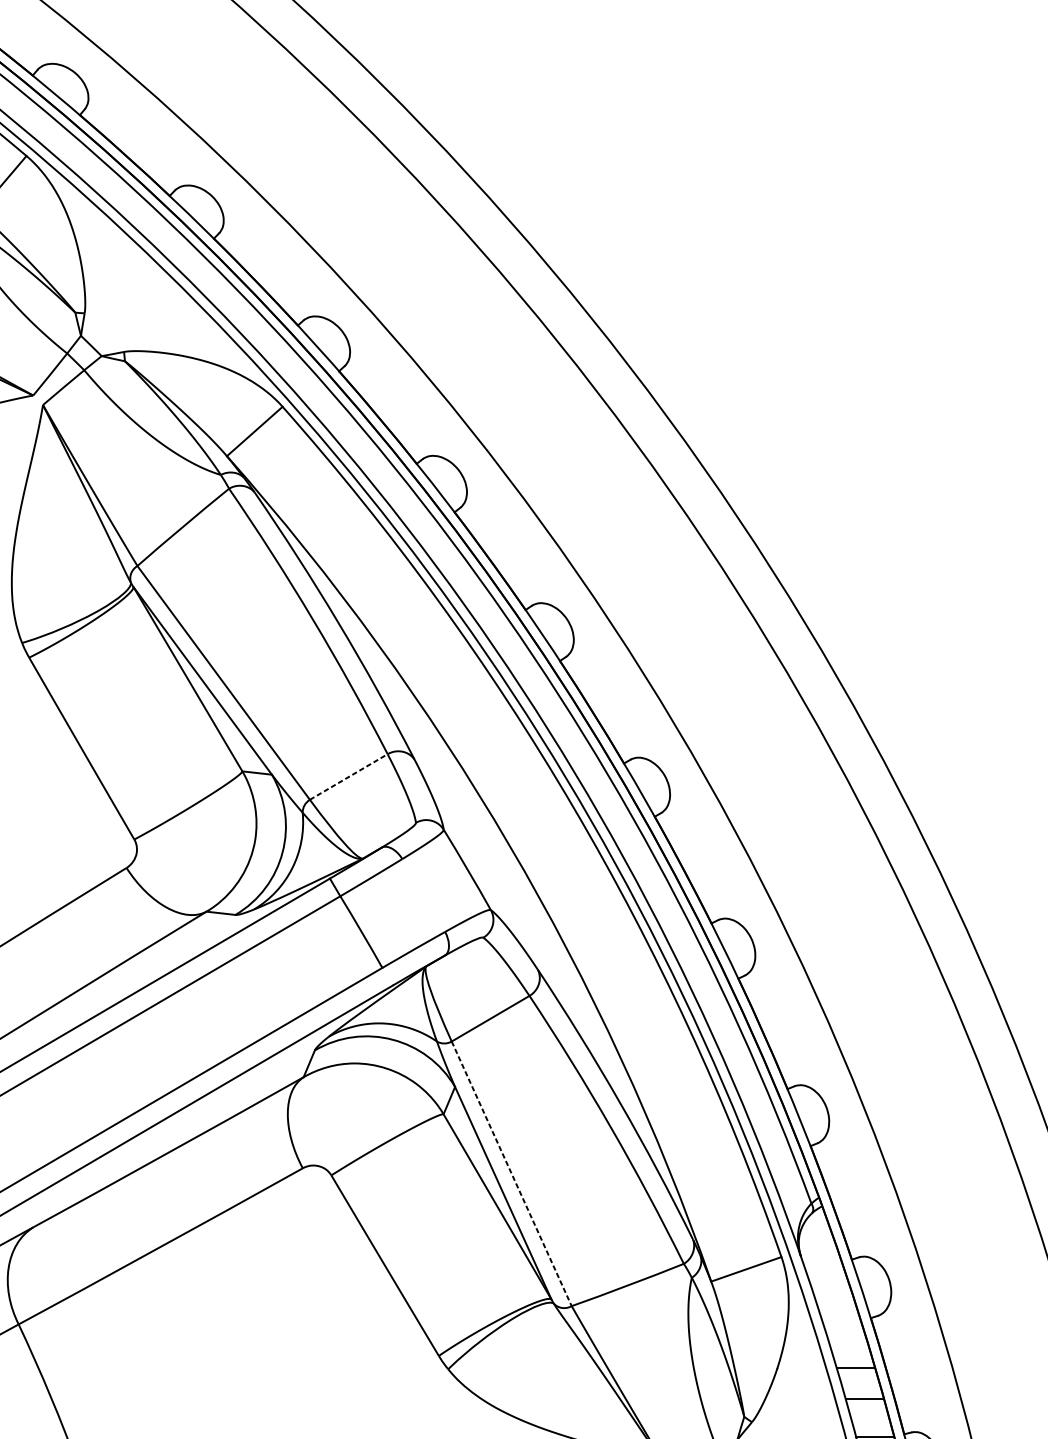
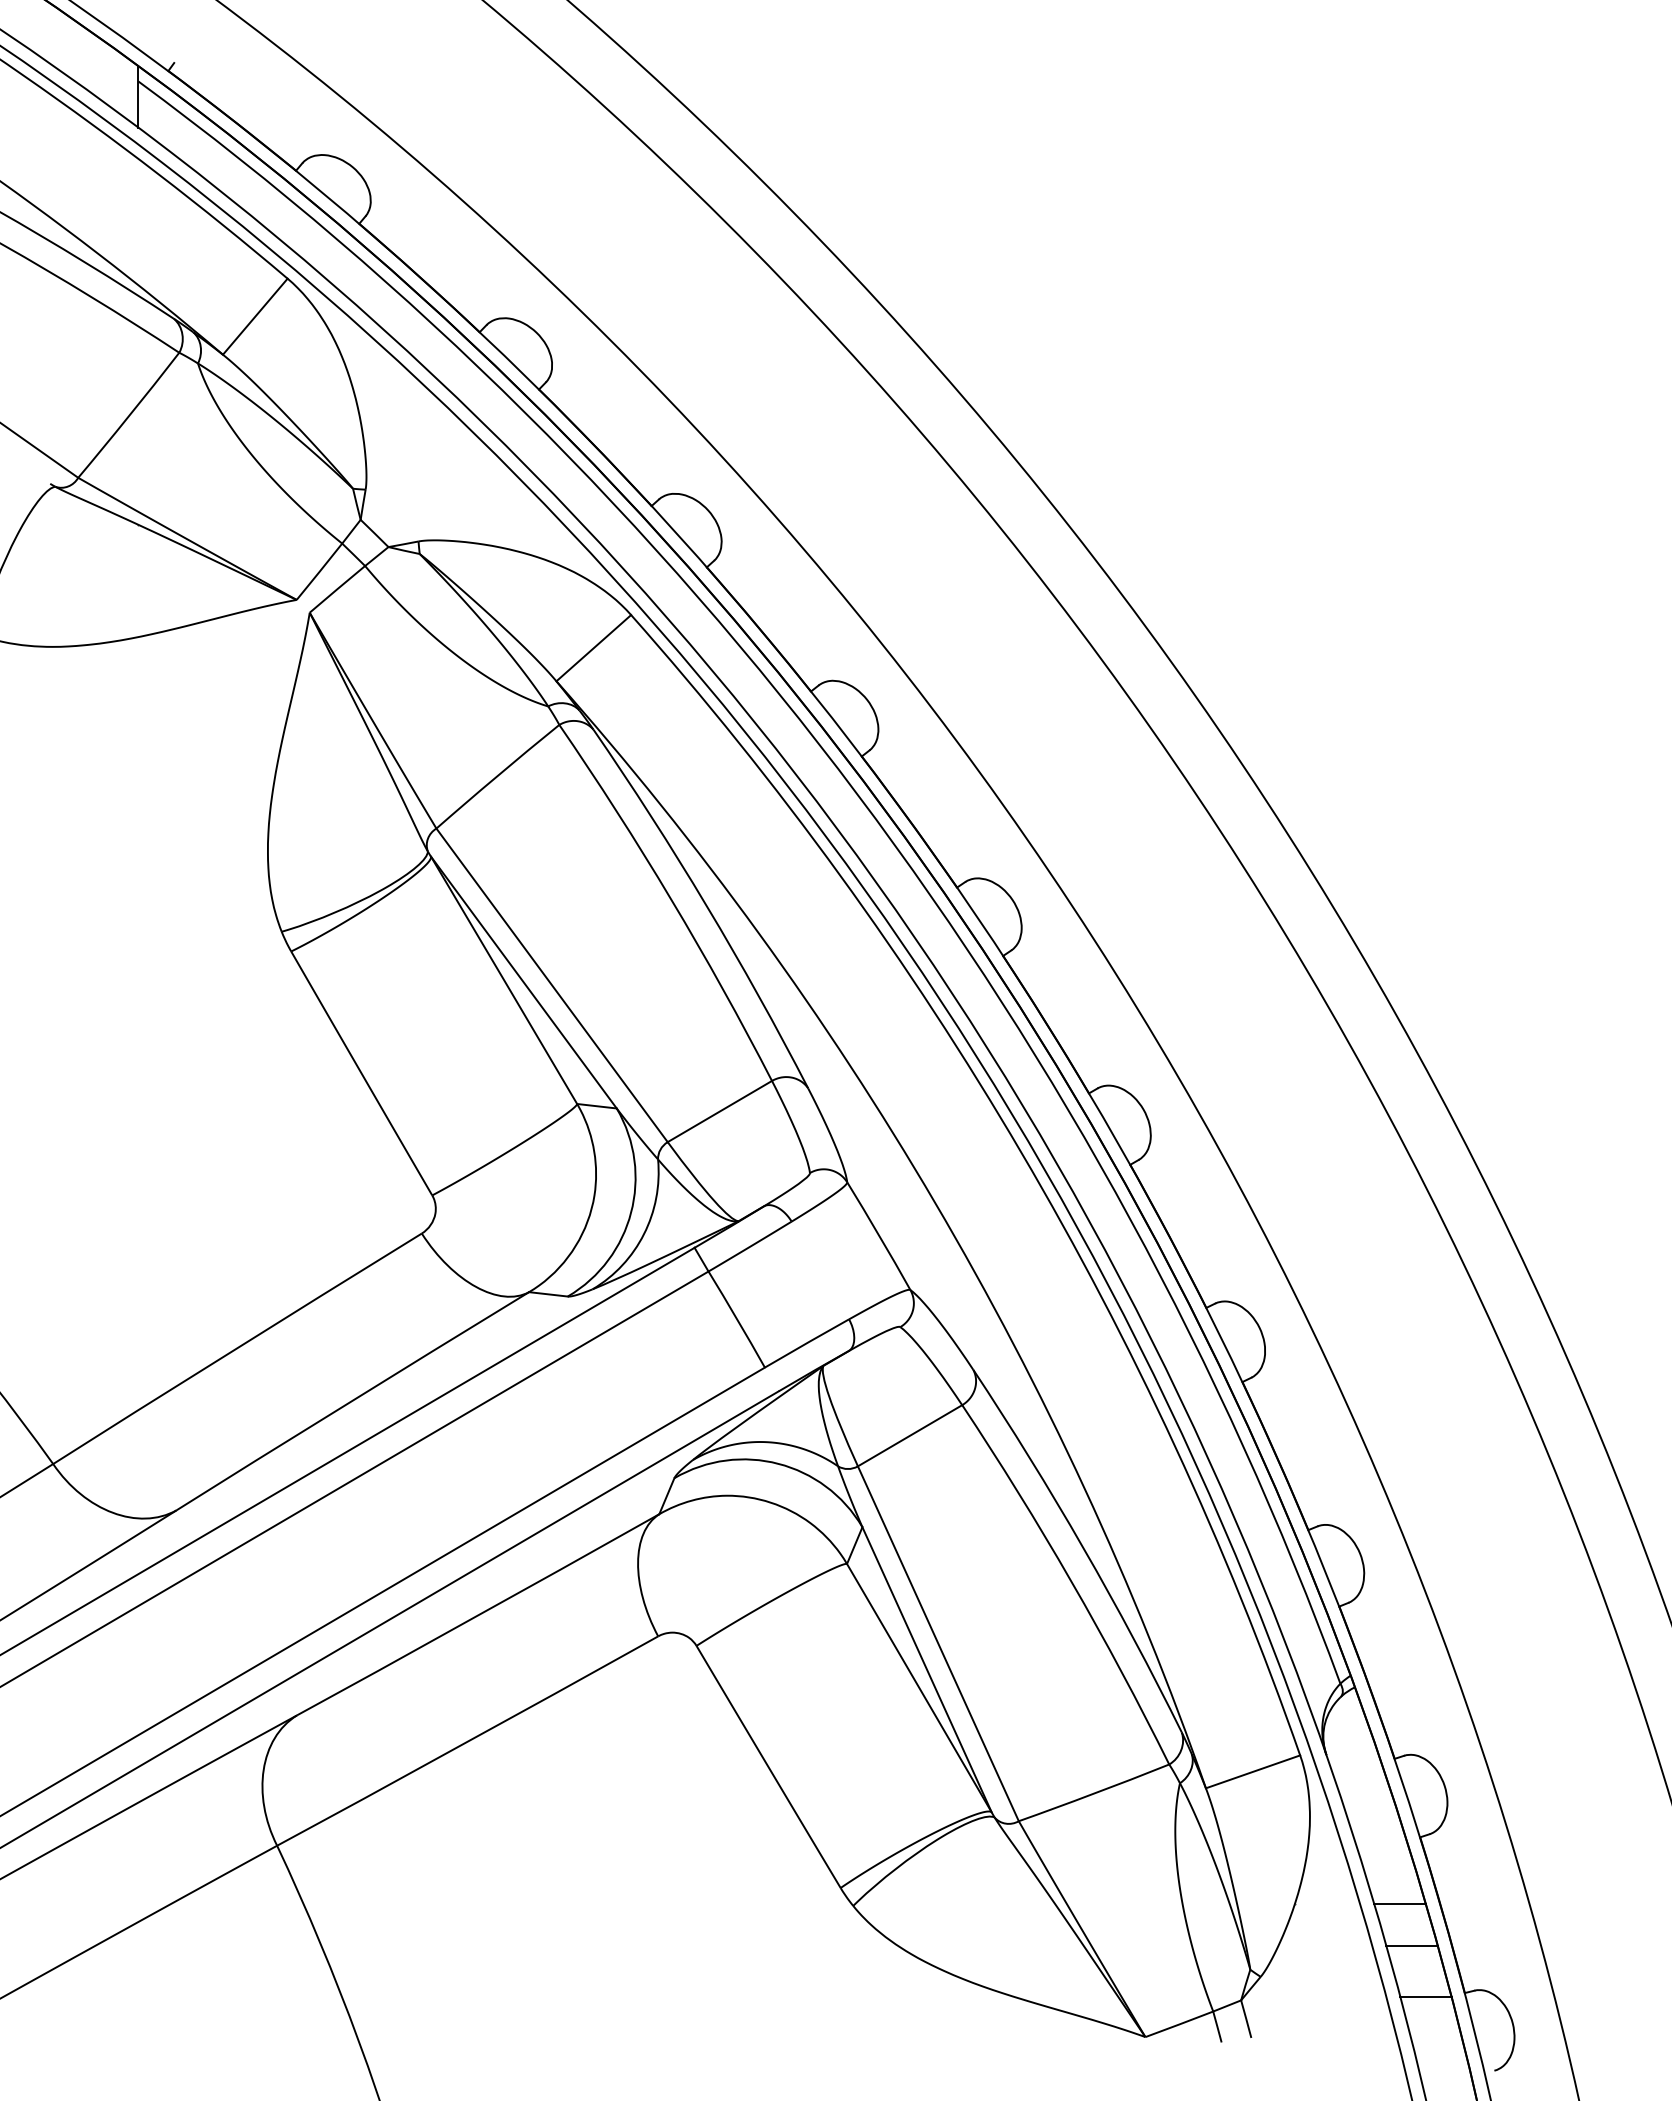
line: (349, 776) -> (720, 1111), dashed -> solid
line: (511, 1173) -> (938, 1643), dashed -> solid

